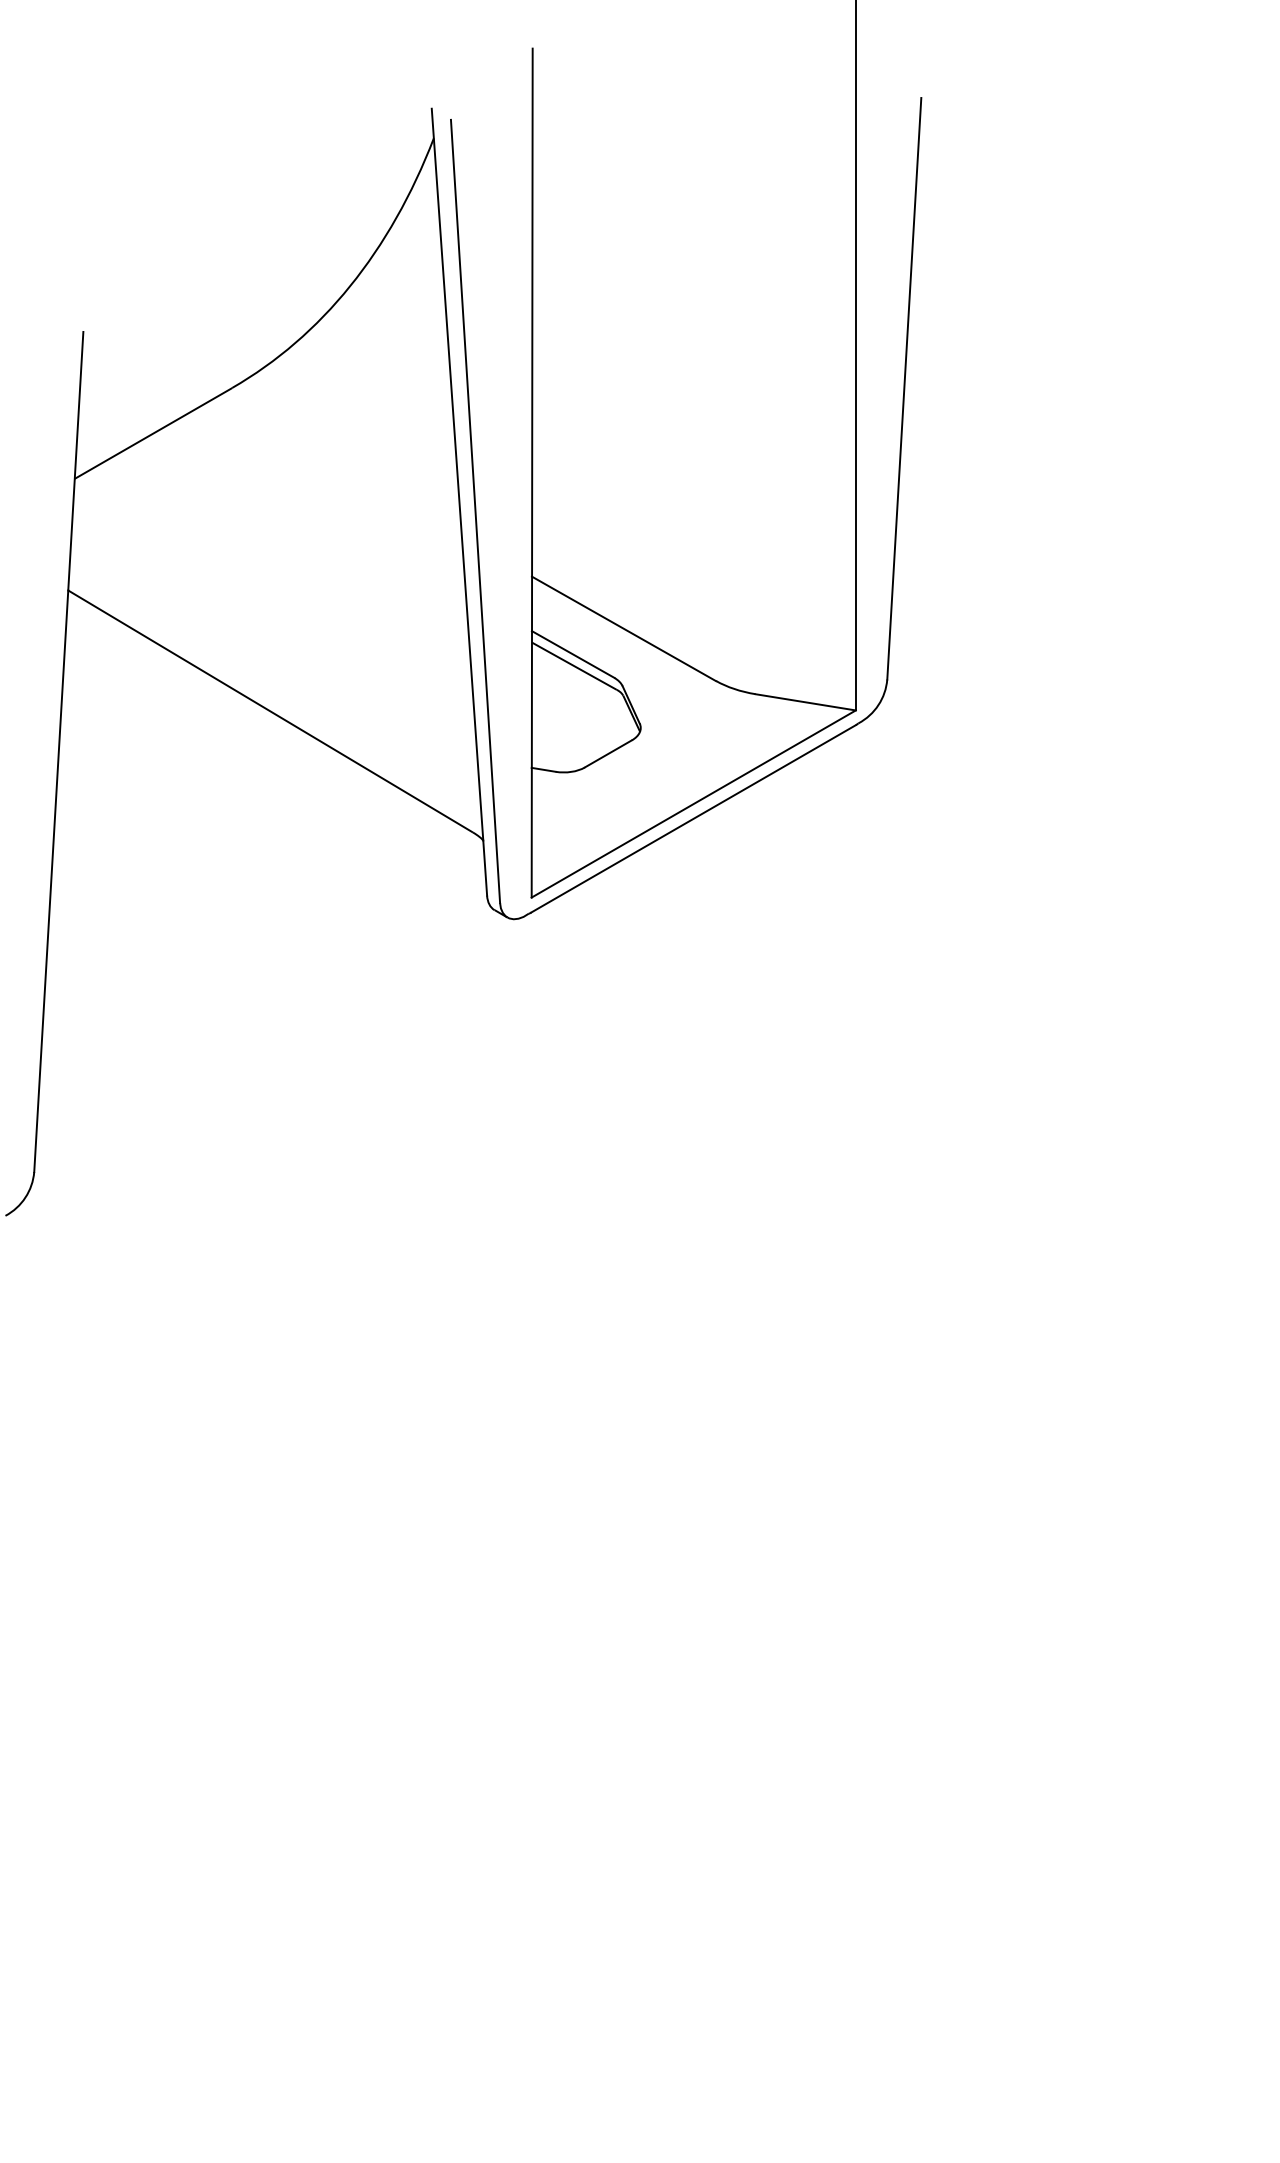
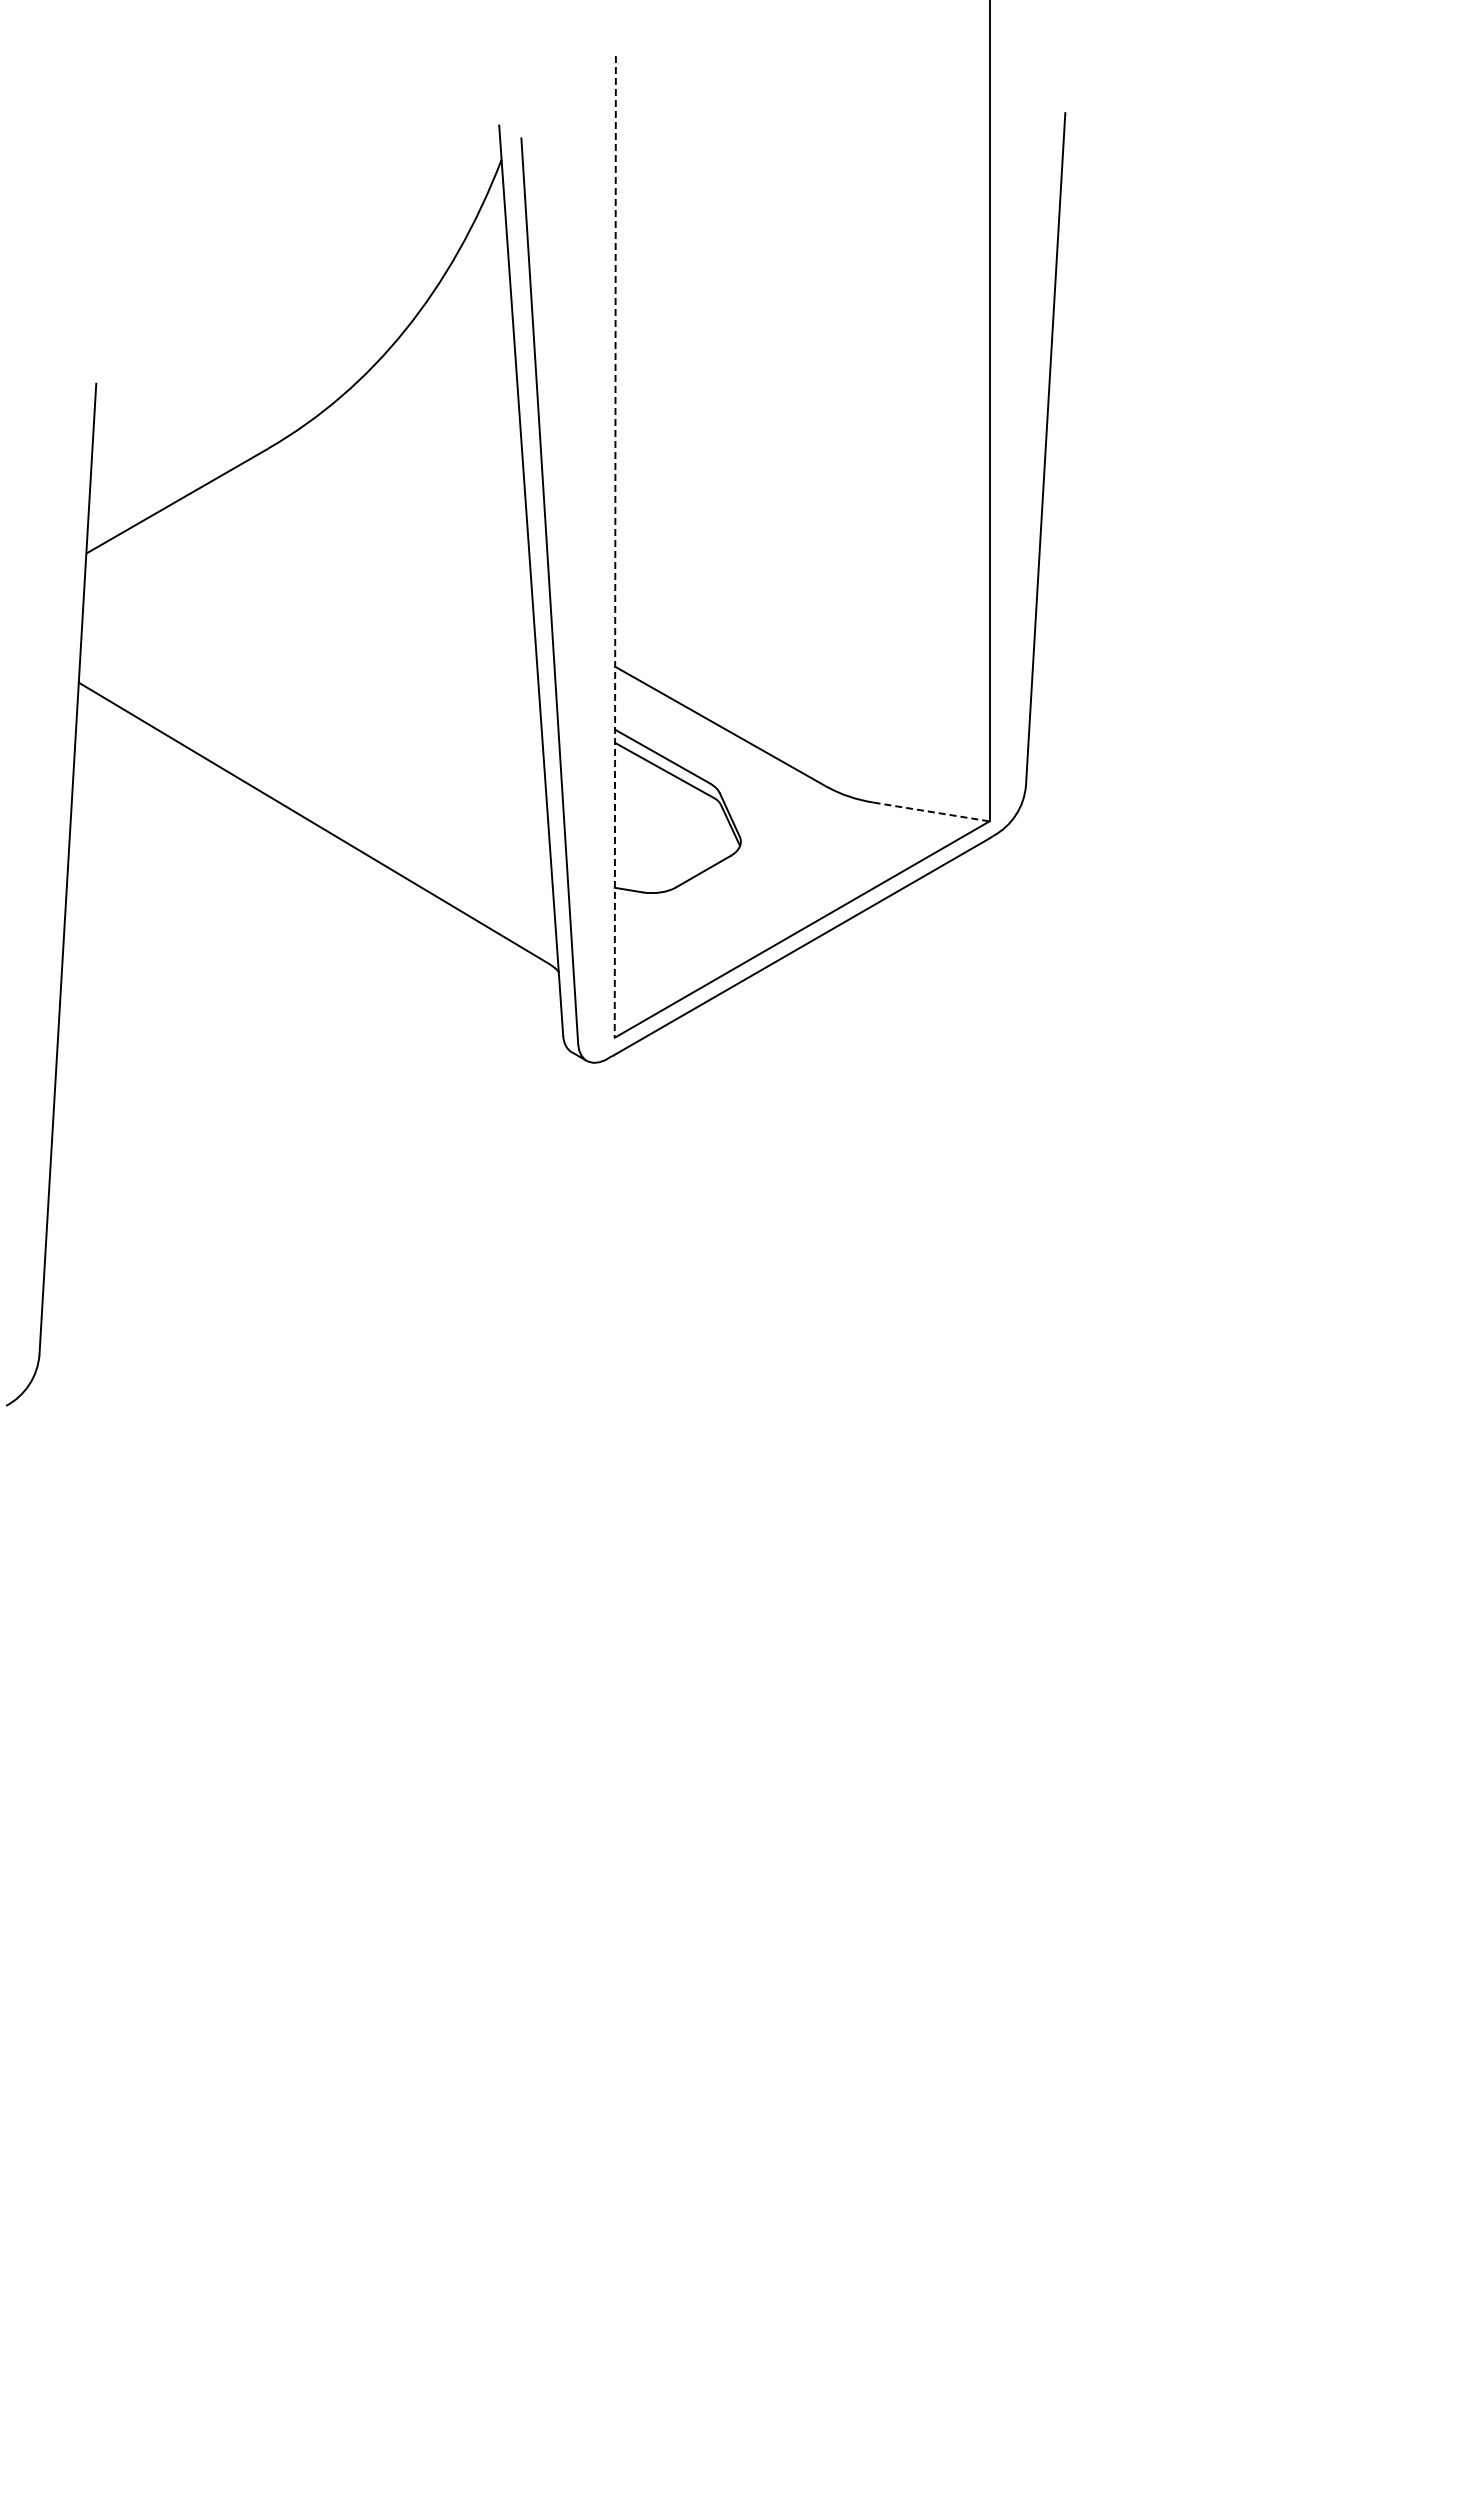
line: (532, 472) -> (615, 546), solid -> dashed
line: (805, 702) -> (931, 812), solid -> dashed

